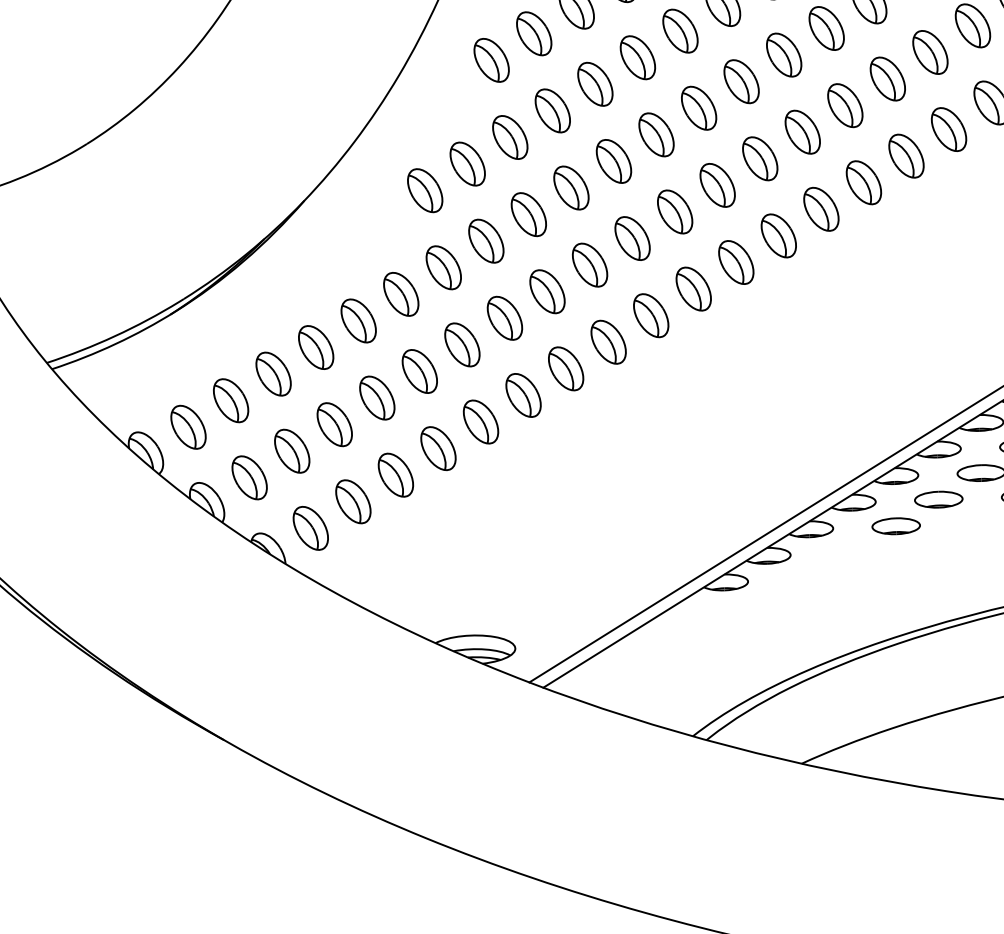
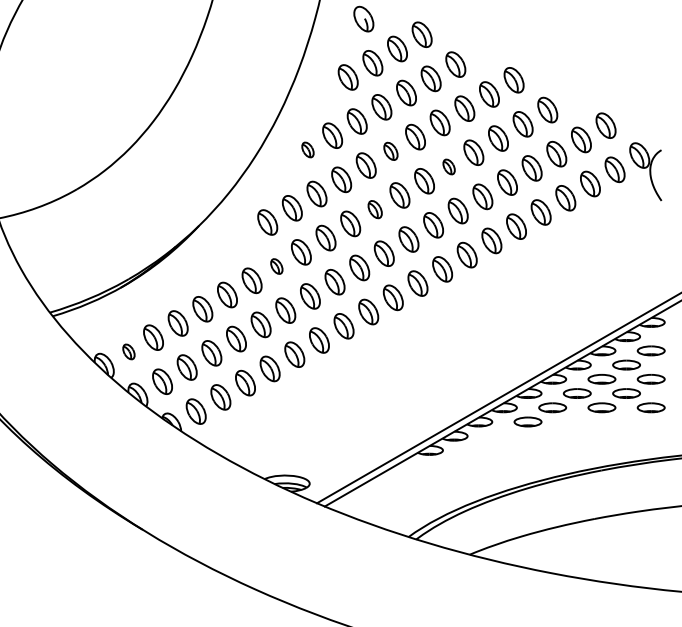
part: (637, 57) -> (390, 151), size x0.7
part: (490, 59) -> (307, 149), size x0.6
part: (740, 80) -> (448, 166), size x0.6
part: (612, 161) -> (374, 209), size x0.7
part: (443, 267) -> (276, 266), size x0.6
part: (187, 426) -> (128, 351), size x0.6

